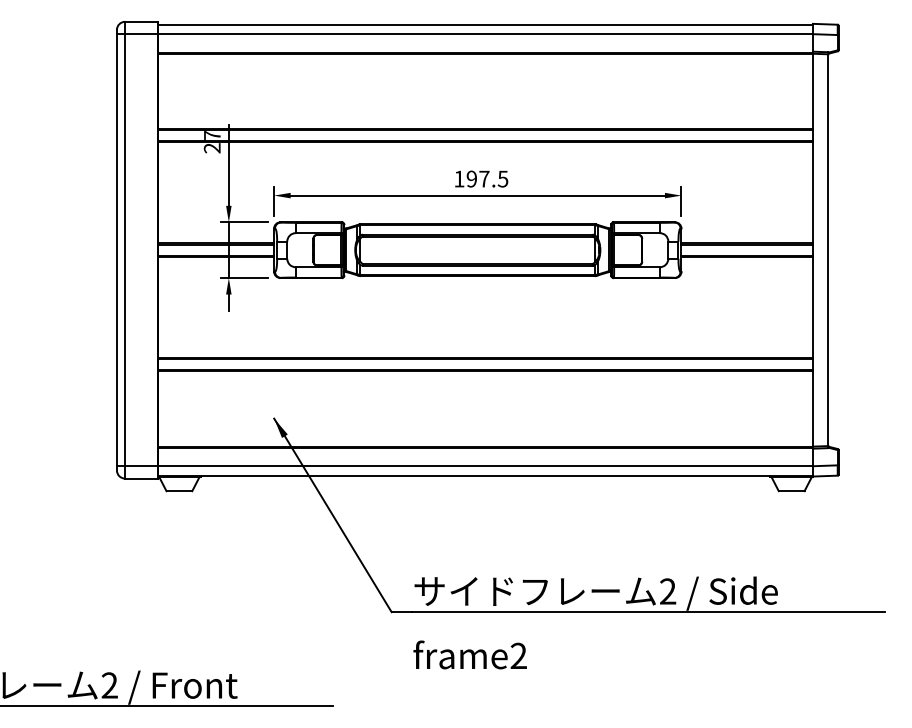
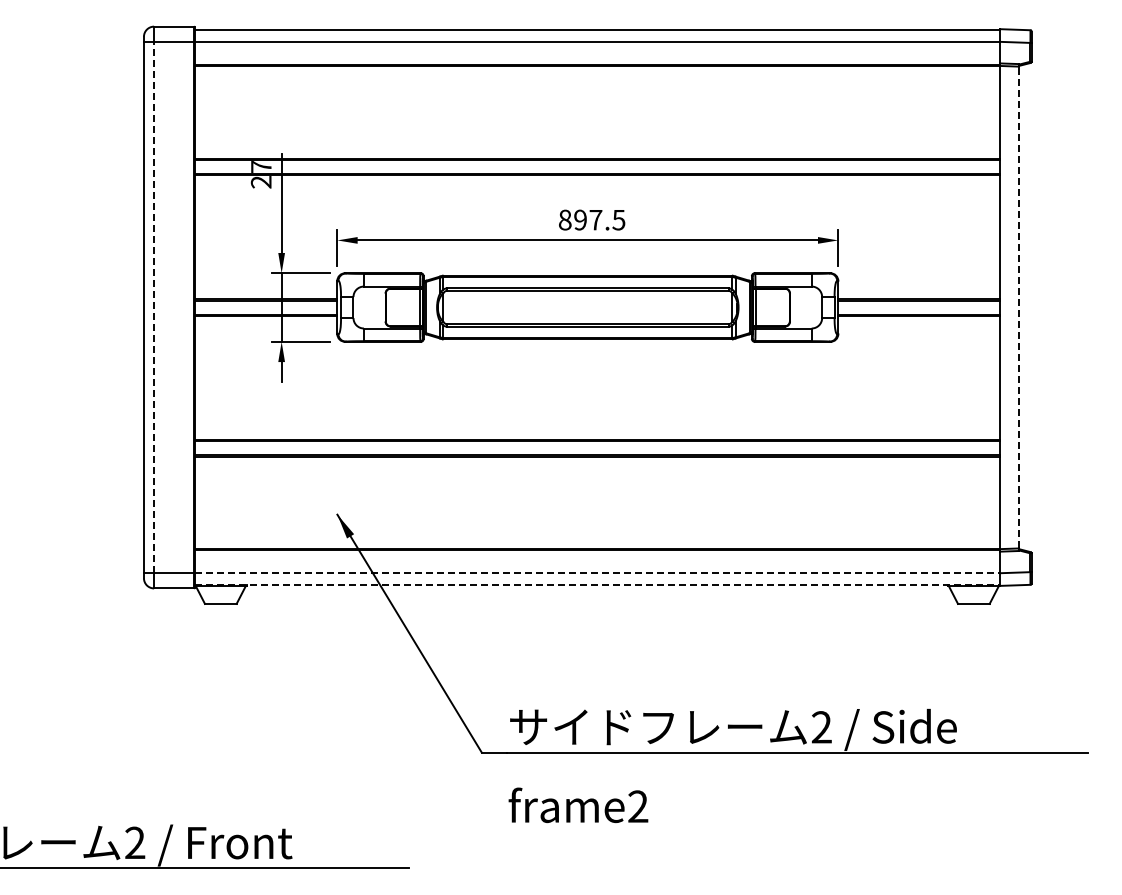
text: (459, 178) -> (565, 219), 197.5 -> 897.5
line: (125, 250) -> (154, 307), solid -> dashed
line: (827, 250) -> (1018, 307), solid -> dashed
line: (485, 466) -> (597, 573), solid -> dashed
line: (485, 475) -> (597, 584), solid -> dashed

